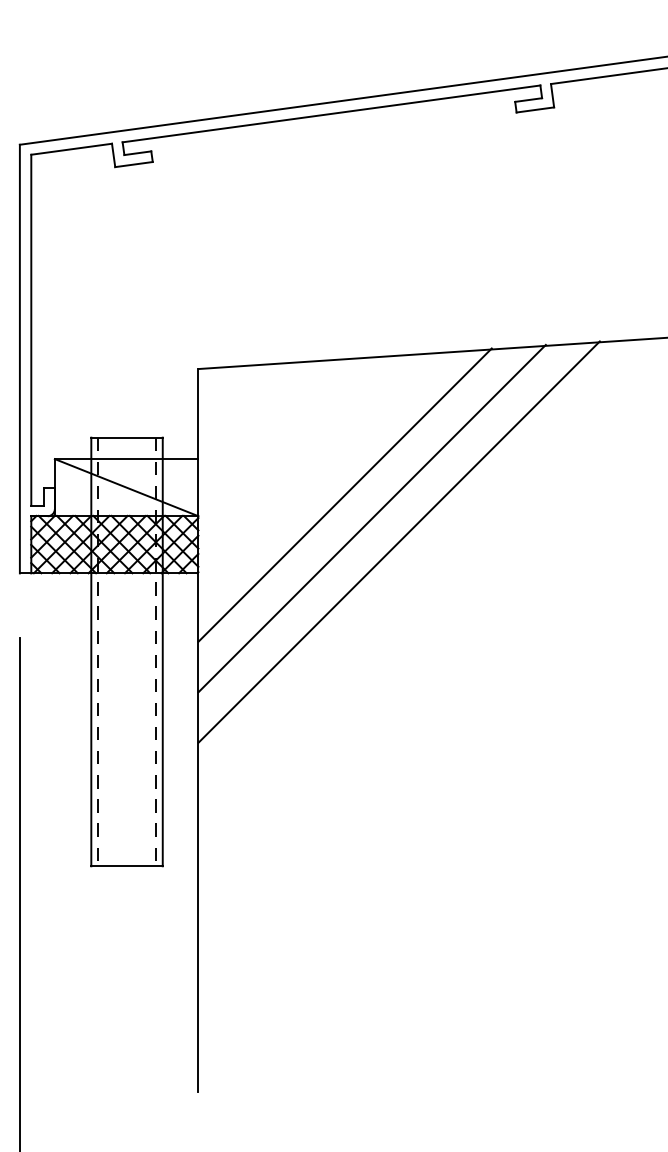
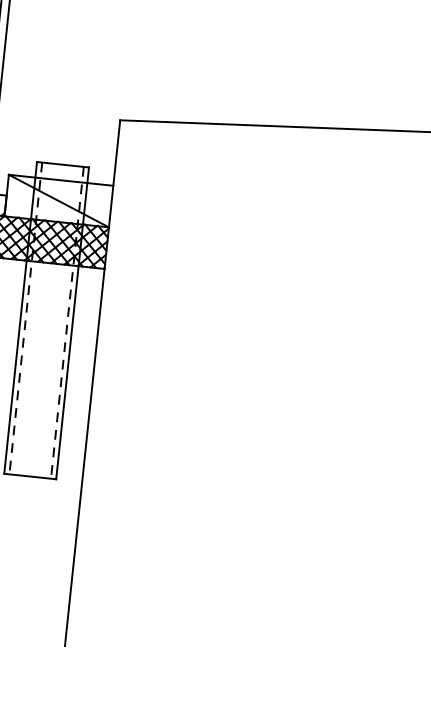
line: (344, 494) -> (216, 222), removed
line: (371, 518) -> (234, 242), removed
line: (398, 541) -> (252, 261), removed

